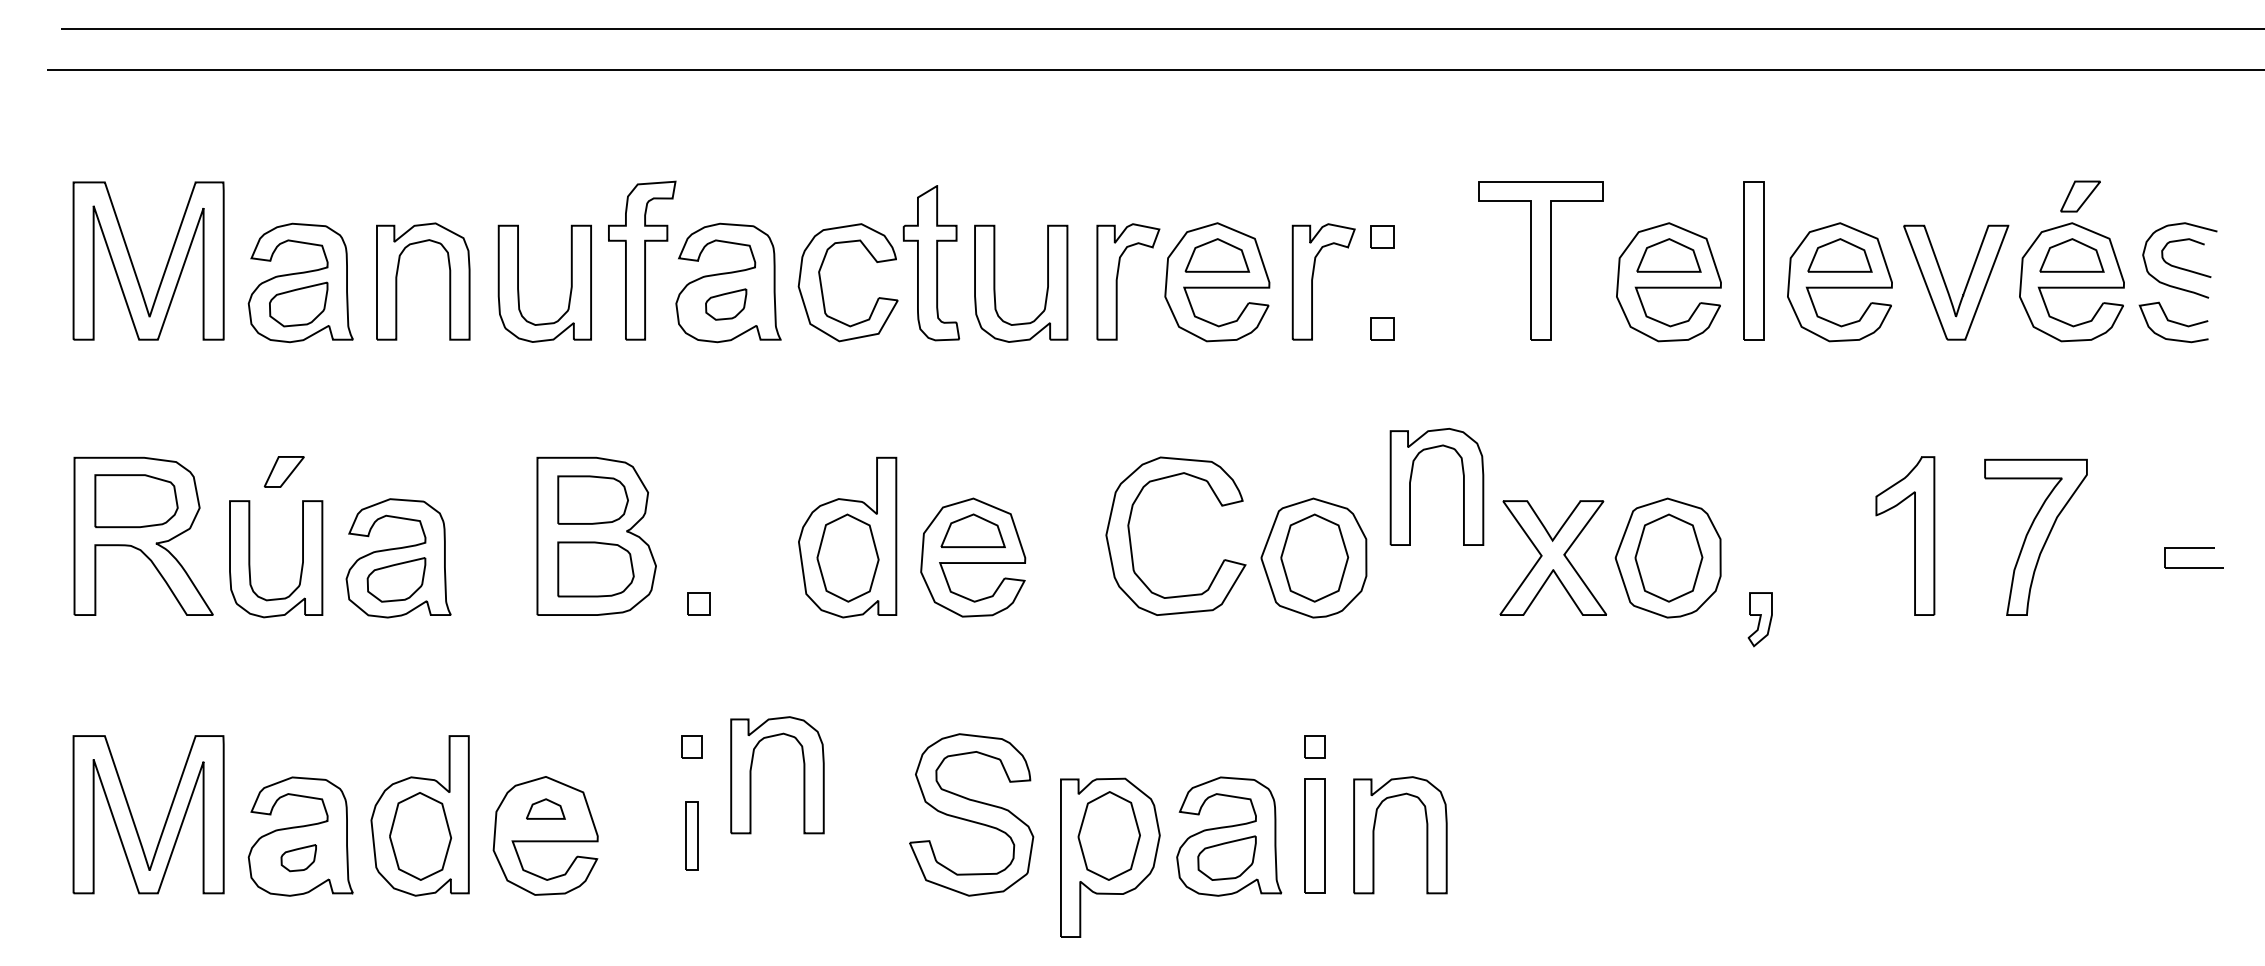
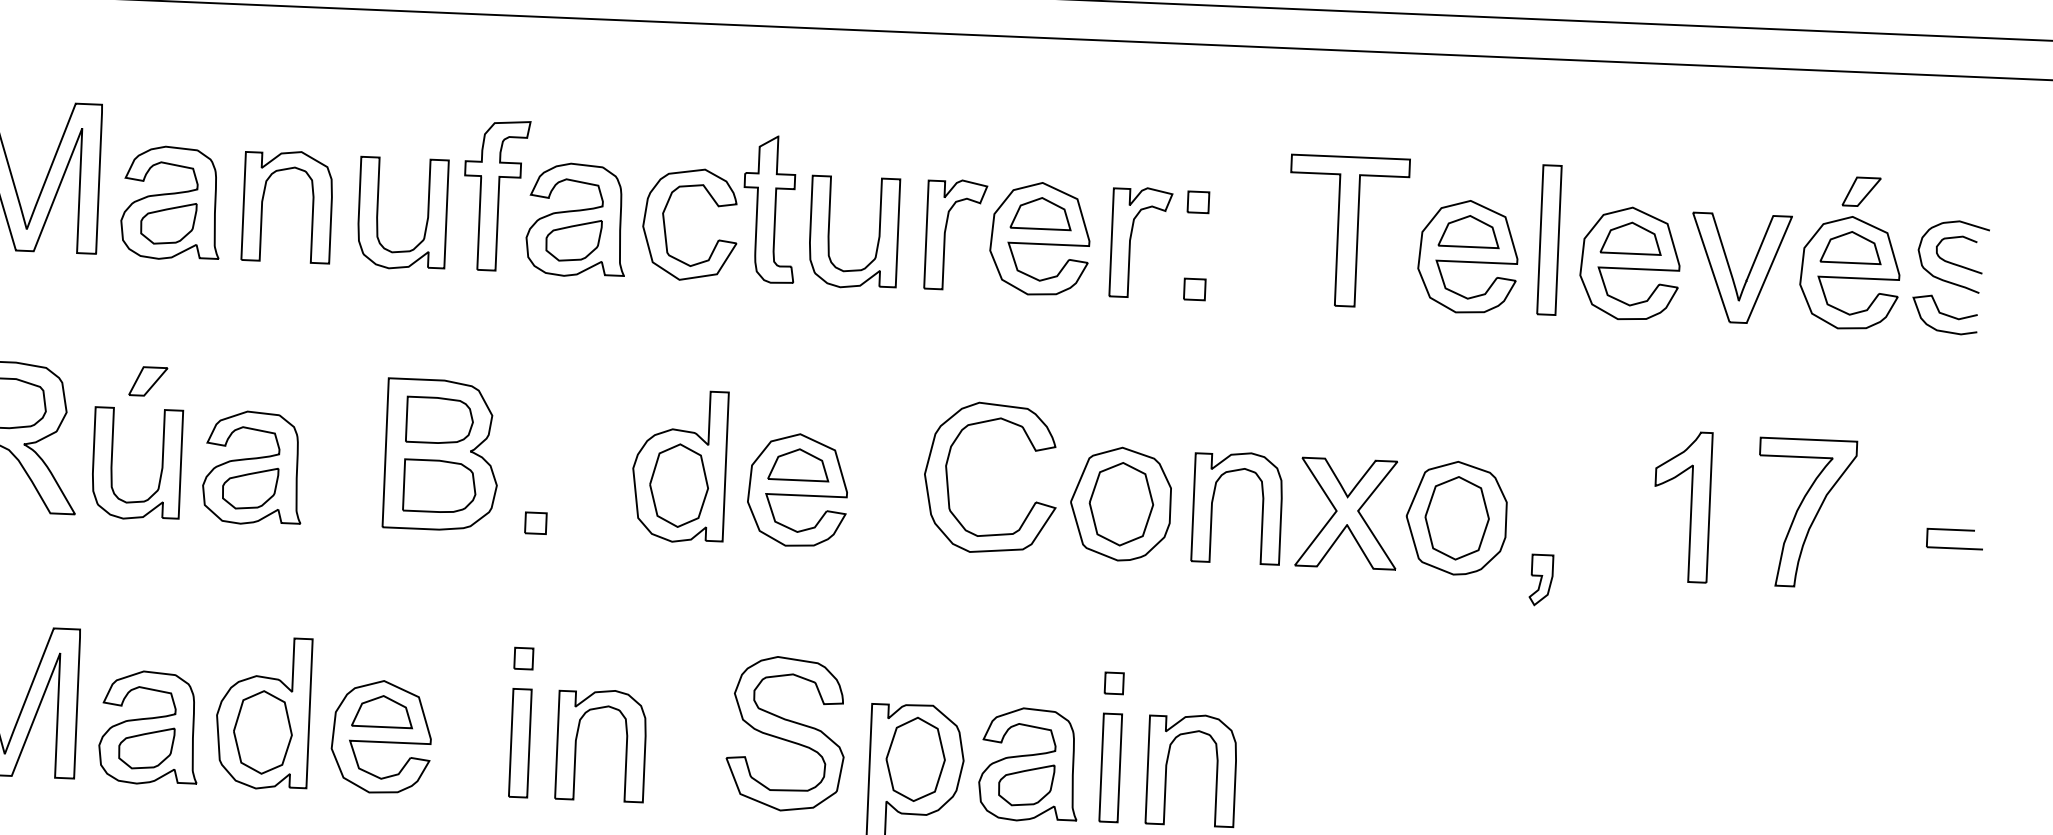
part: (725, 304) -> (573, 240), size x1.43
part: (1411, 481) -> (1213, 501), moved
part: (751, 775) -> (576, 744), moved
part: (545, 808) -> (382, 710), size x1.67
part: (691, 835) -> (519, 742), size x1.67
part: (298, 857) -> (146, 747), size x1.67

